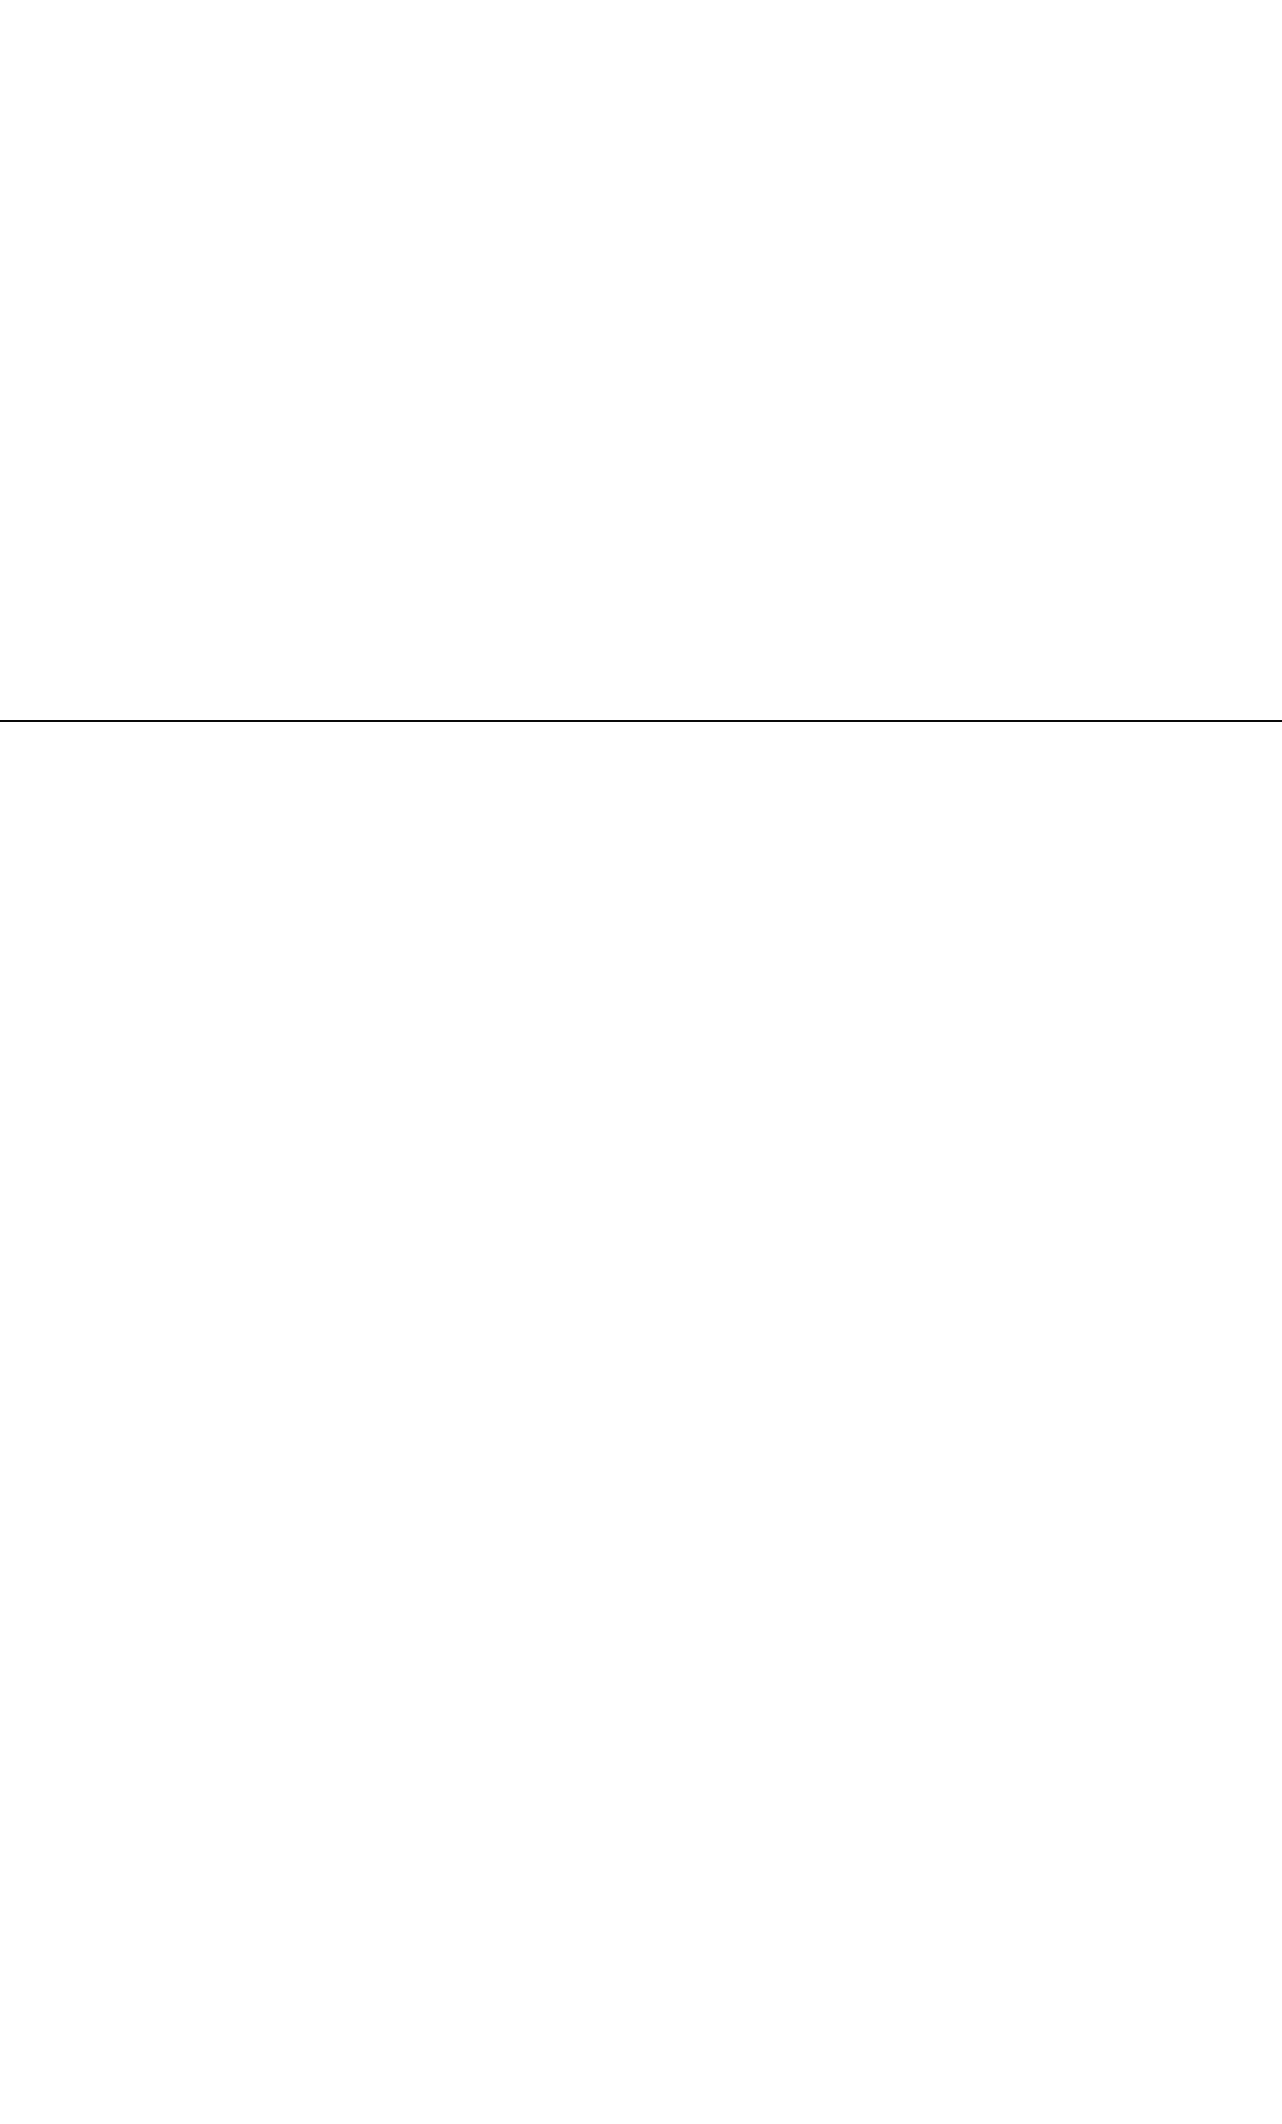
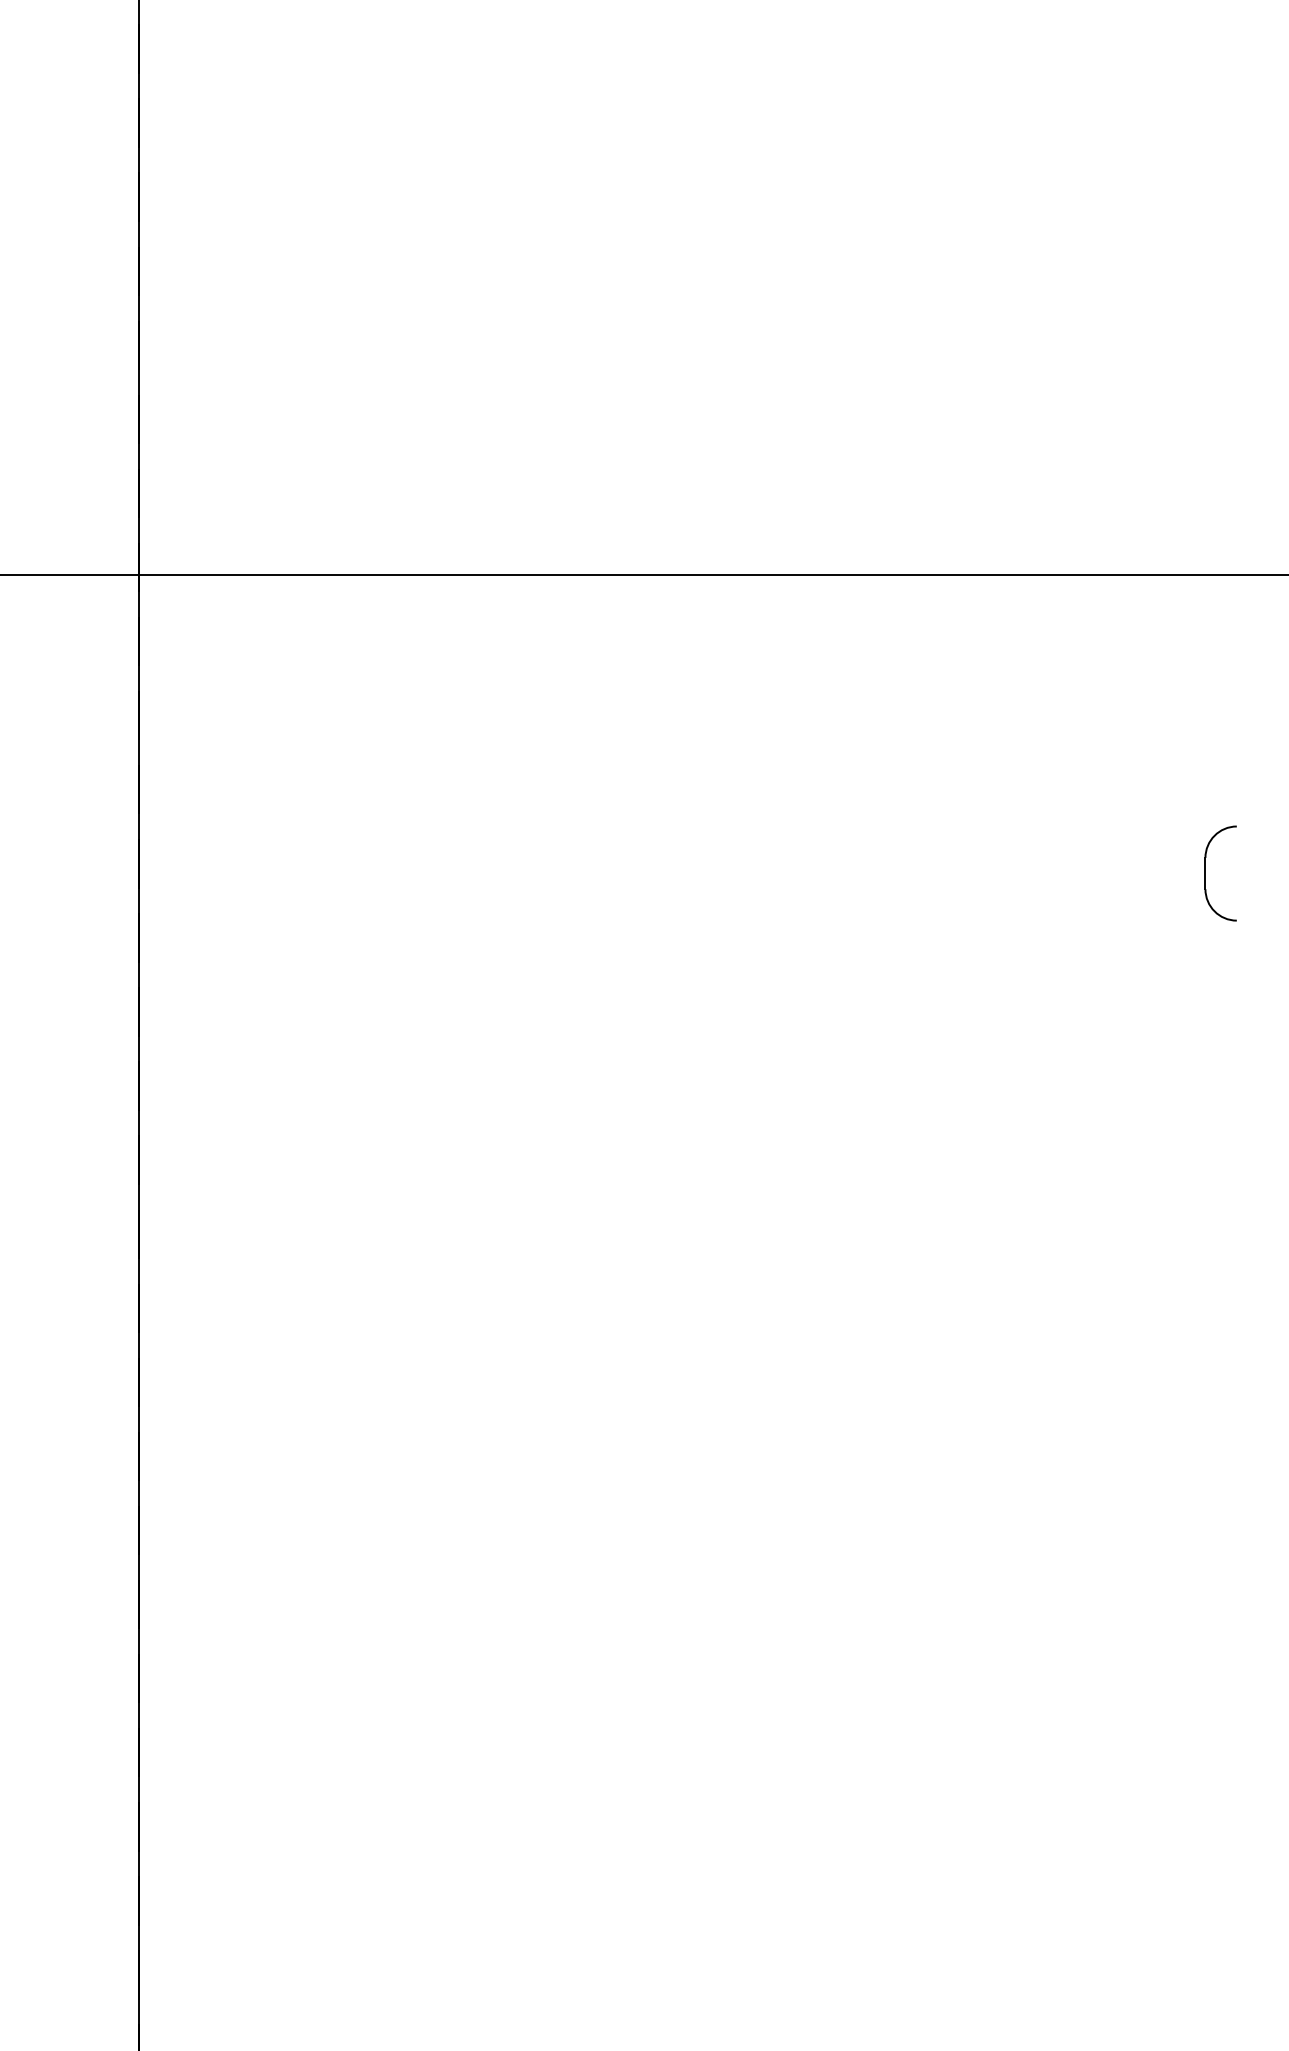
part: (1075, 1101) -> (1205, 873), added

